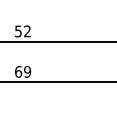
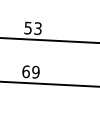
text: (27, 31) -> (38, 28), 52 -> 53

